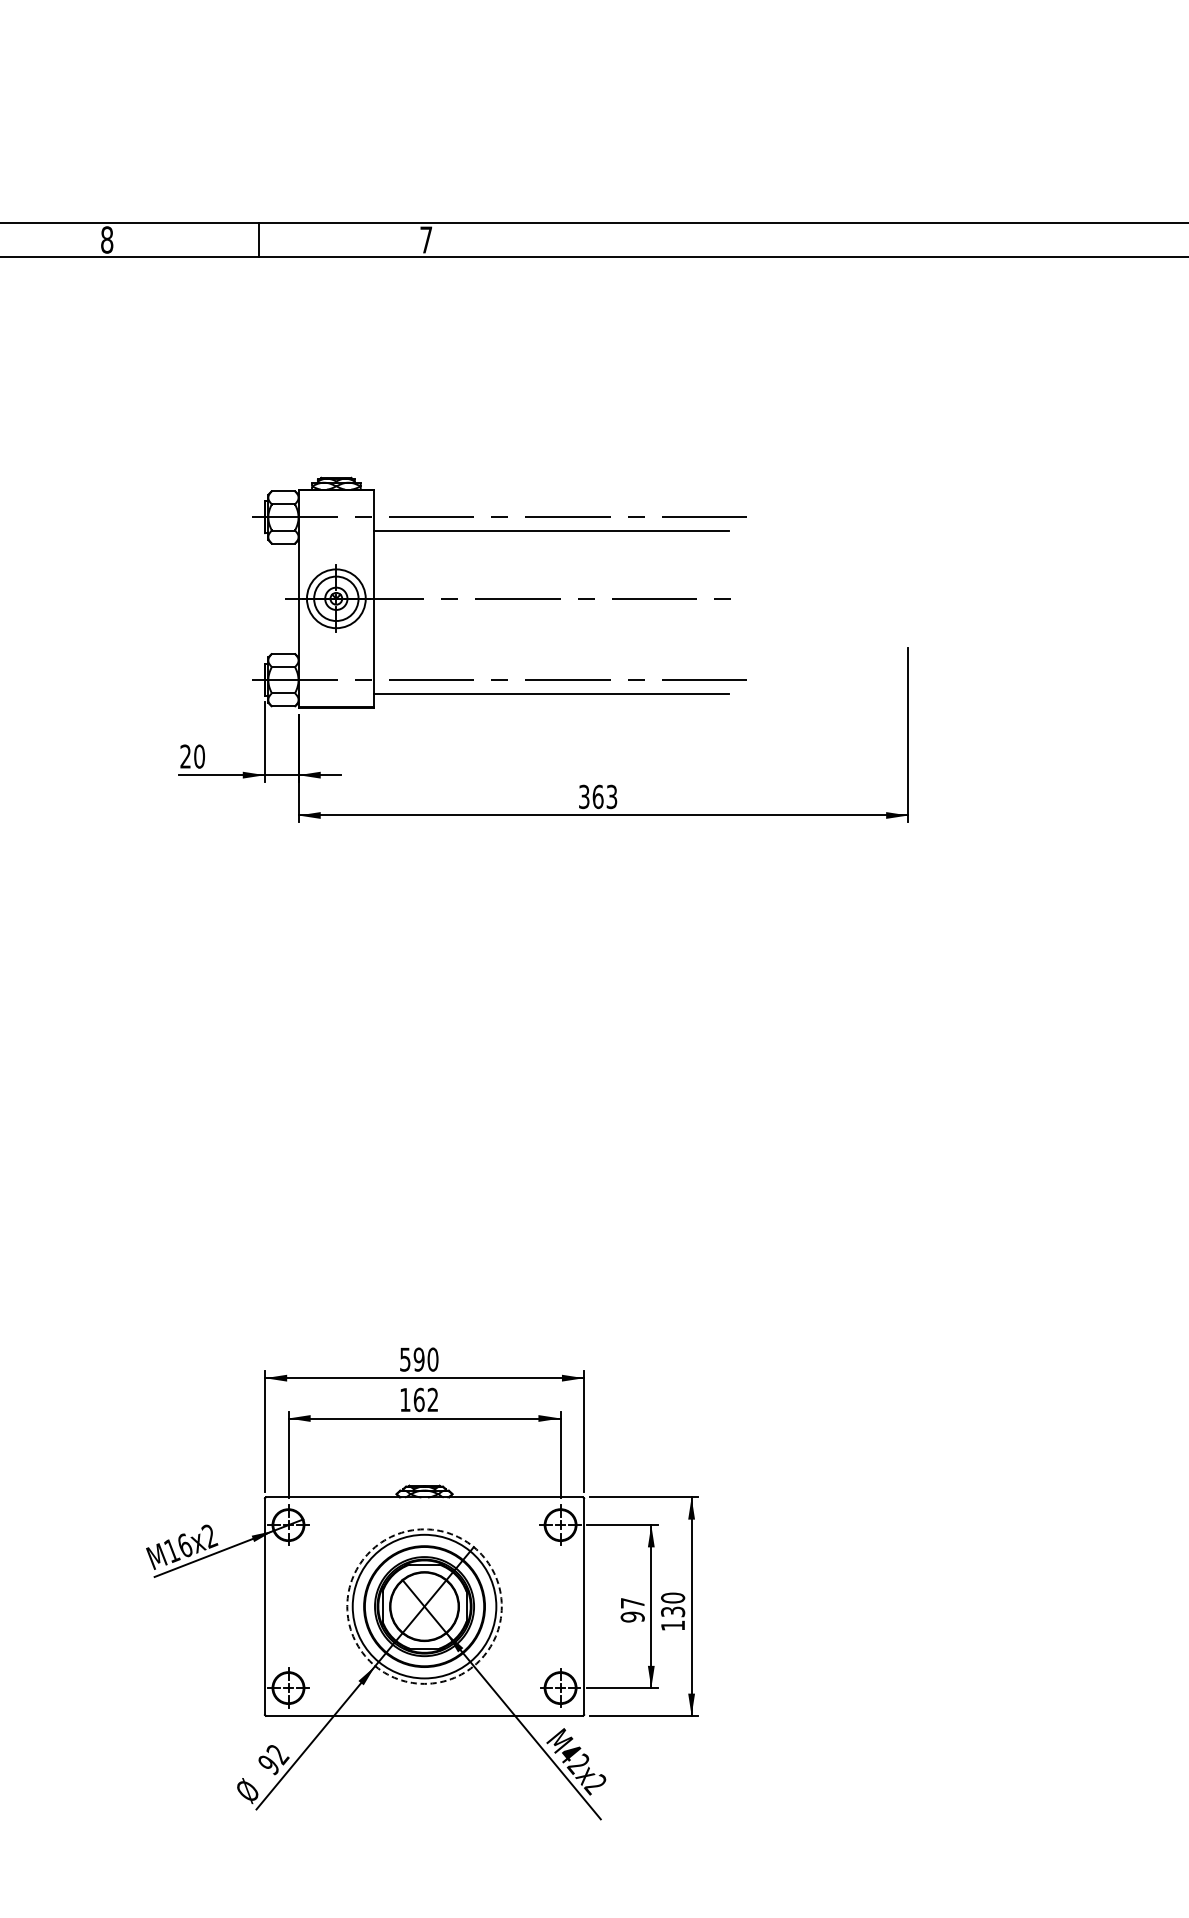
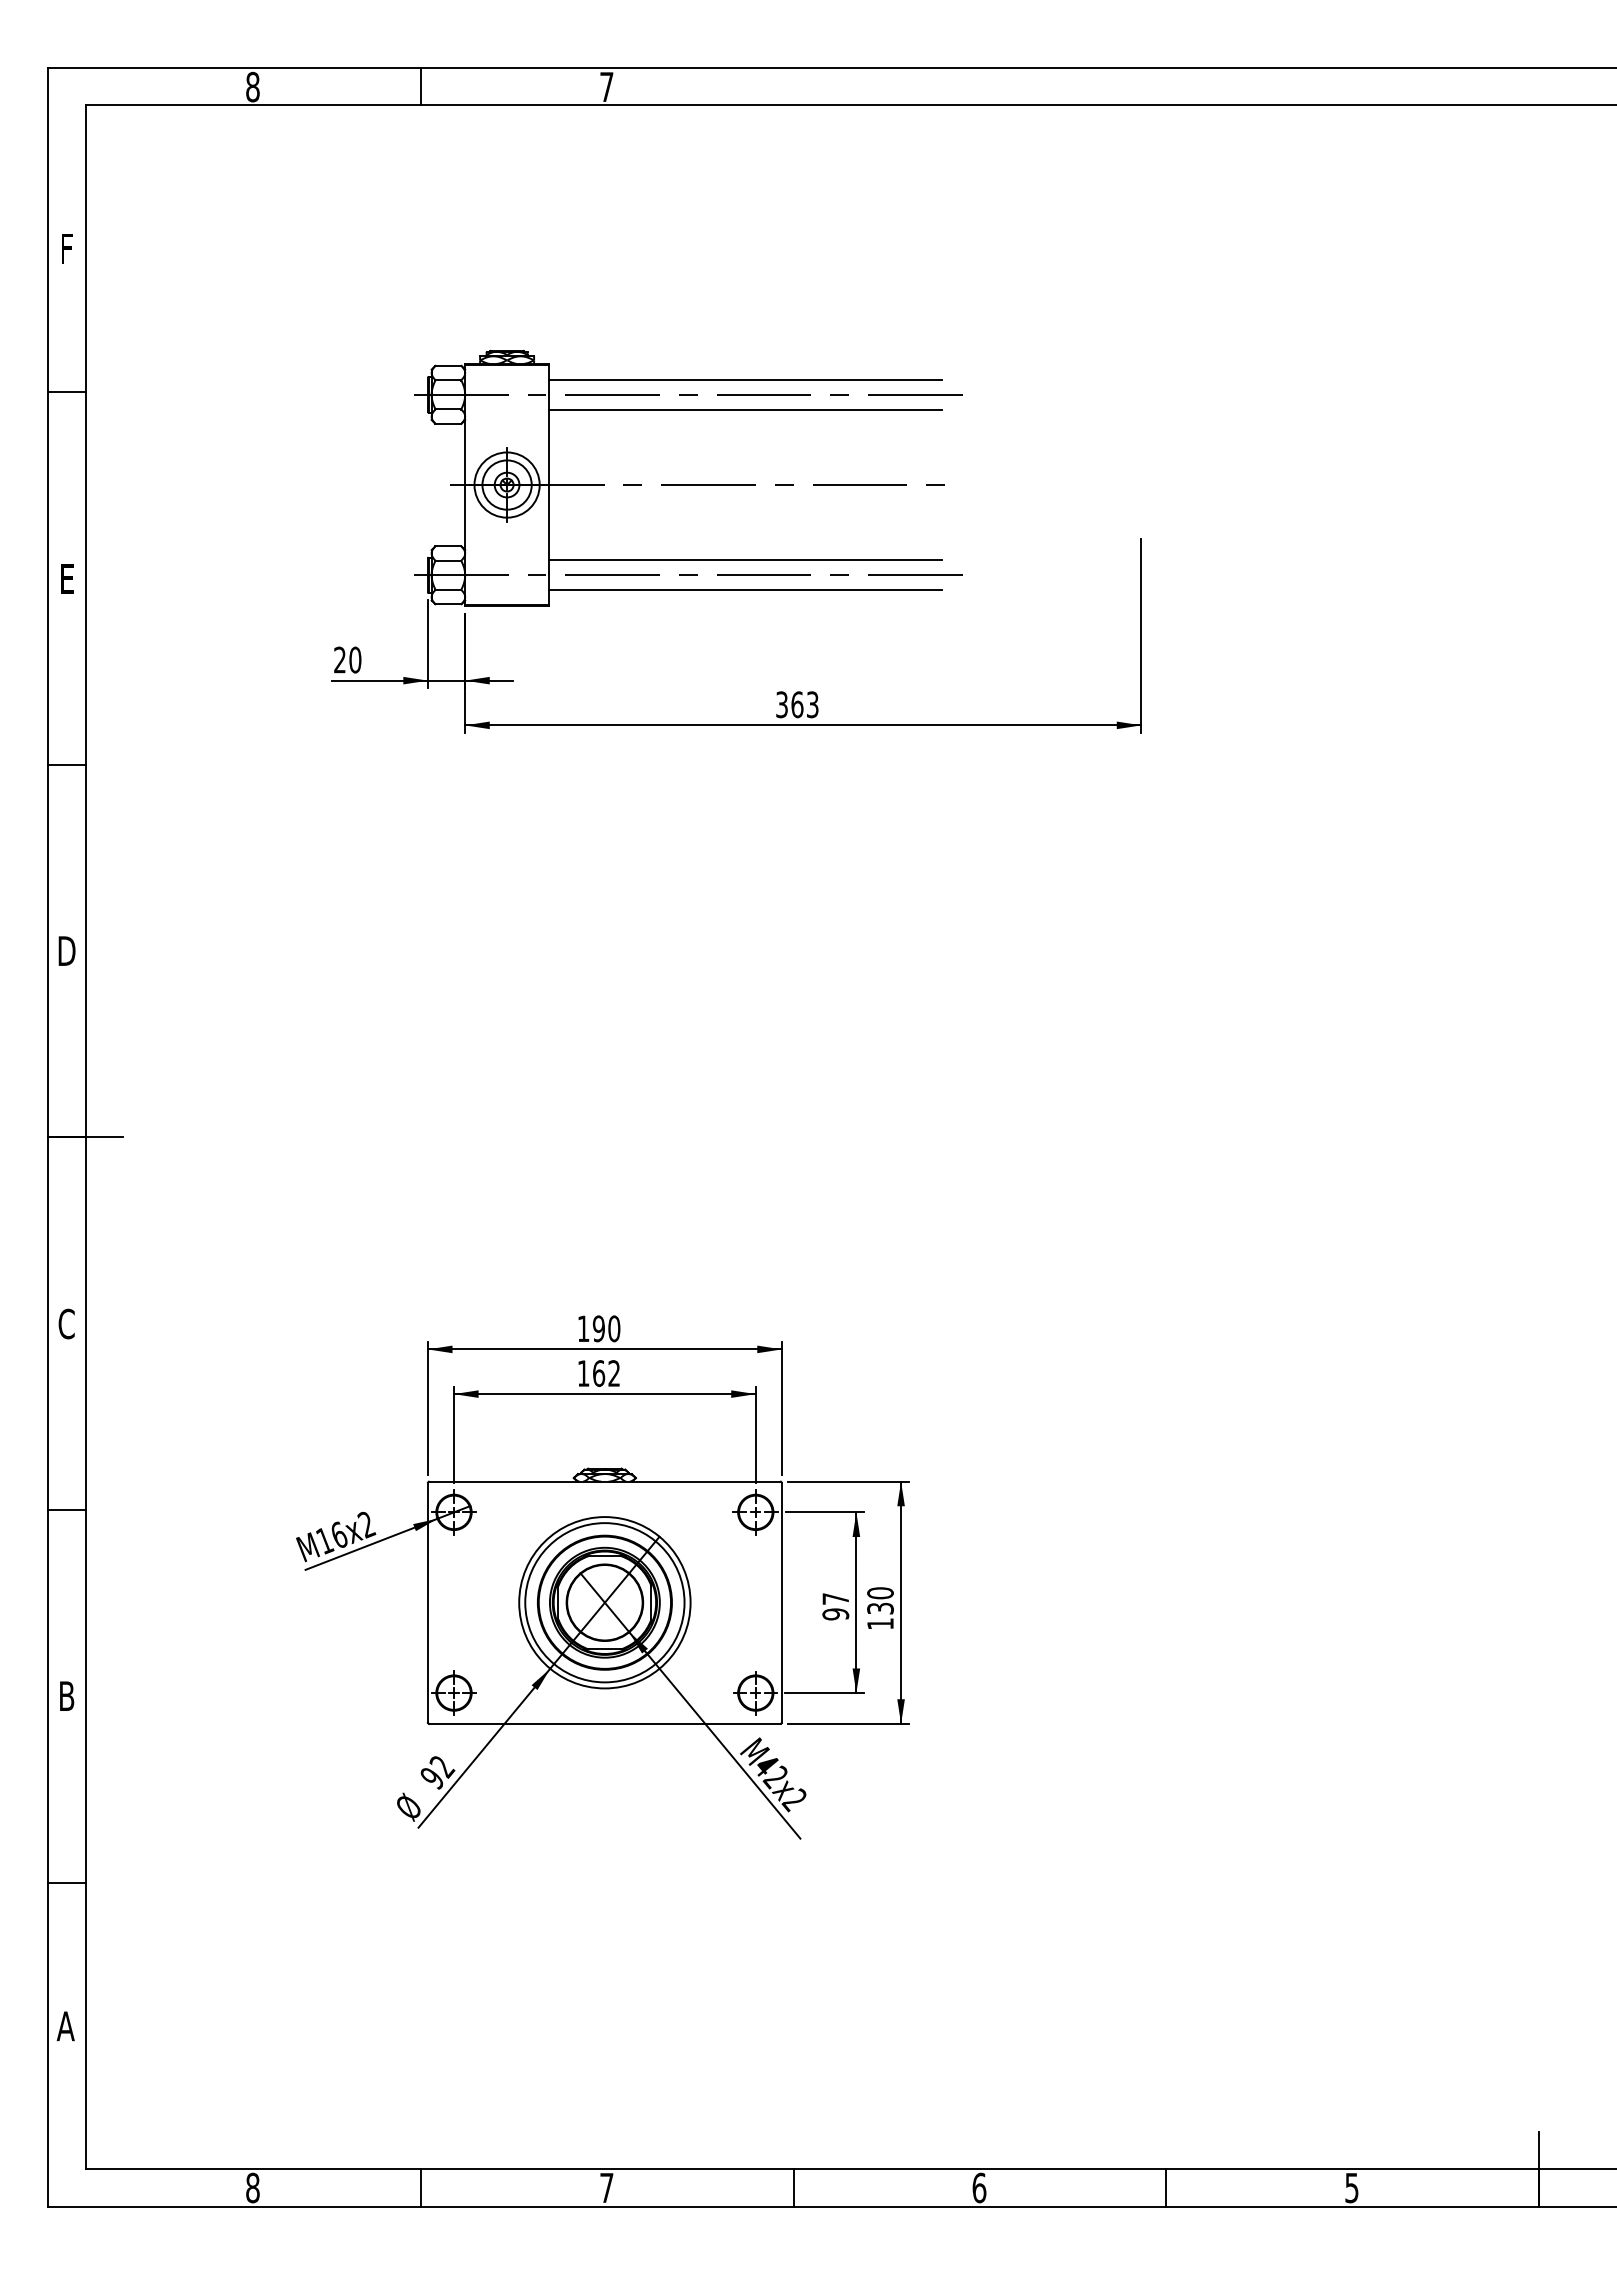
line: (551, 503) -> (745, 379), added
line: (551, 666) -> (745, 560), added
text: (405, 1359) -> (583, 1328), 590 -> 190
circle: (424, 1606) -> (604, 1602), dashed -> solid

